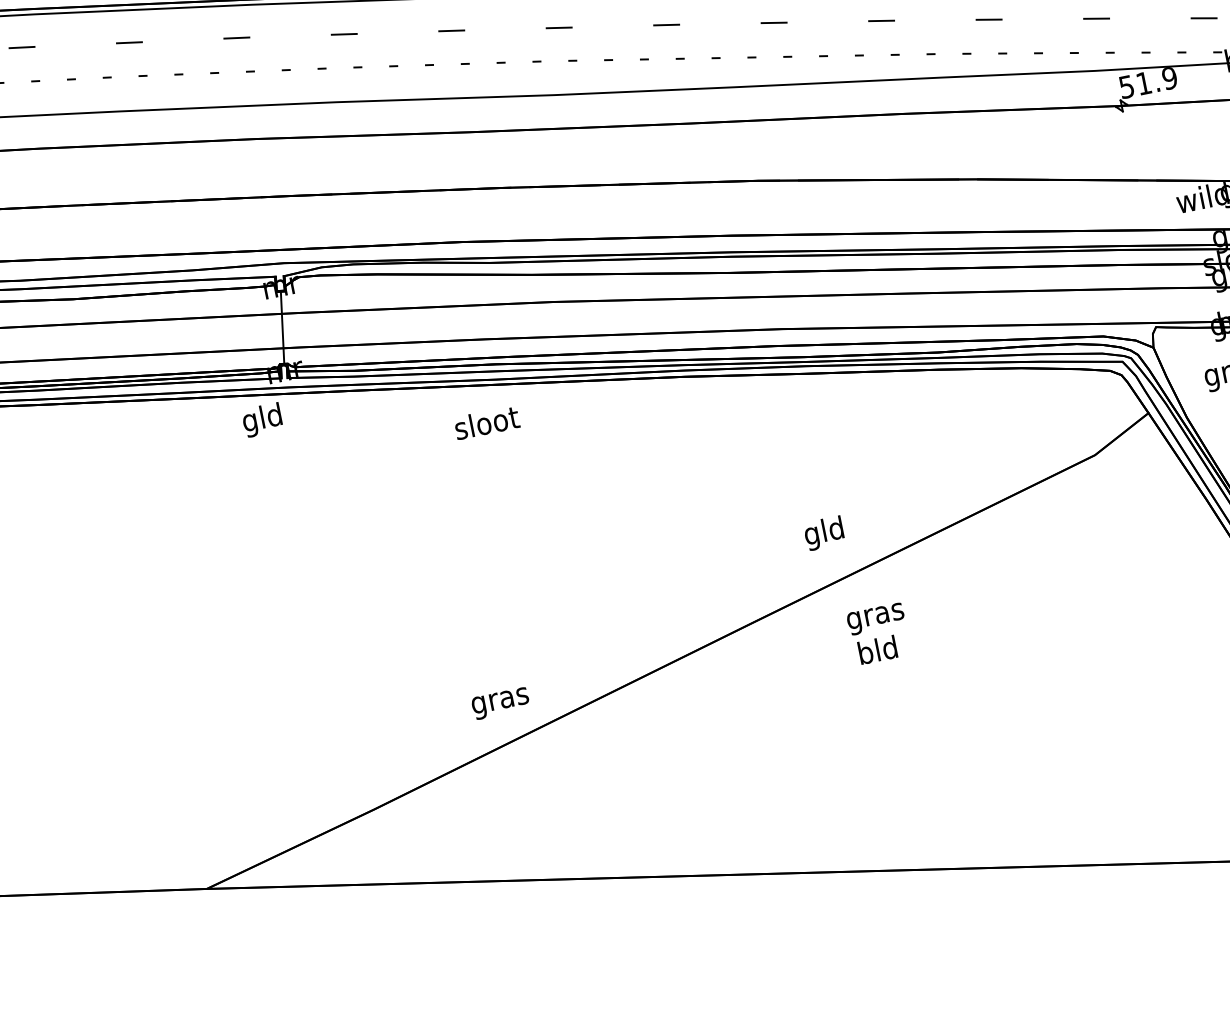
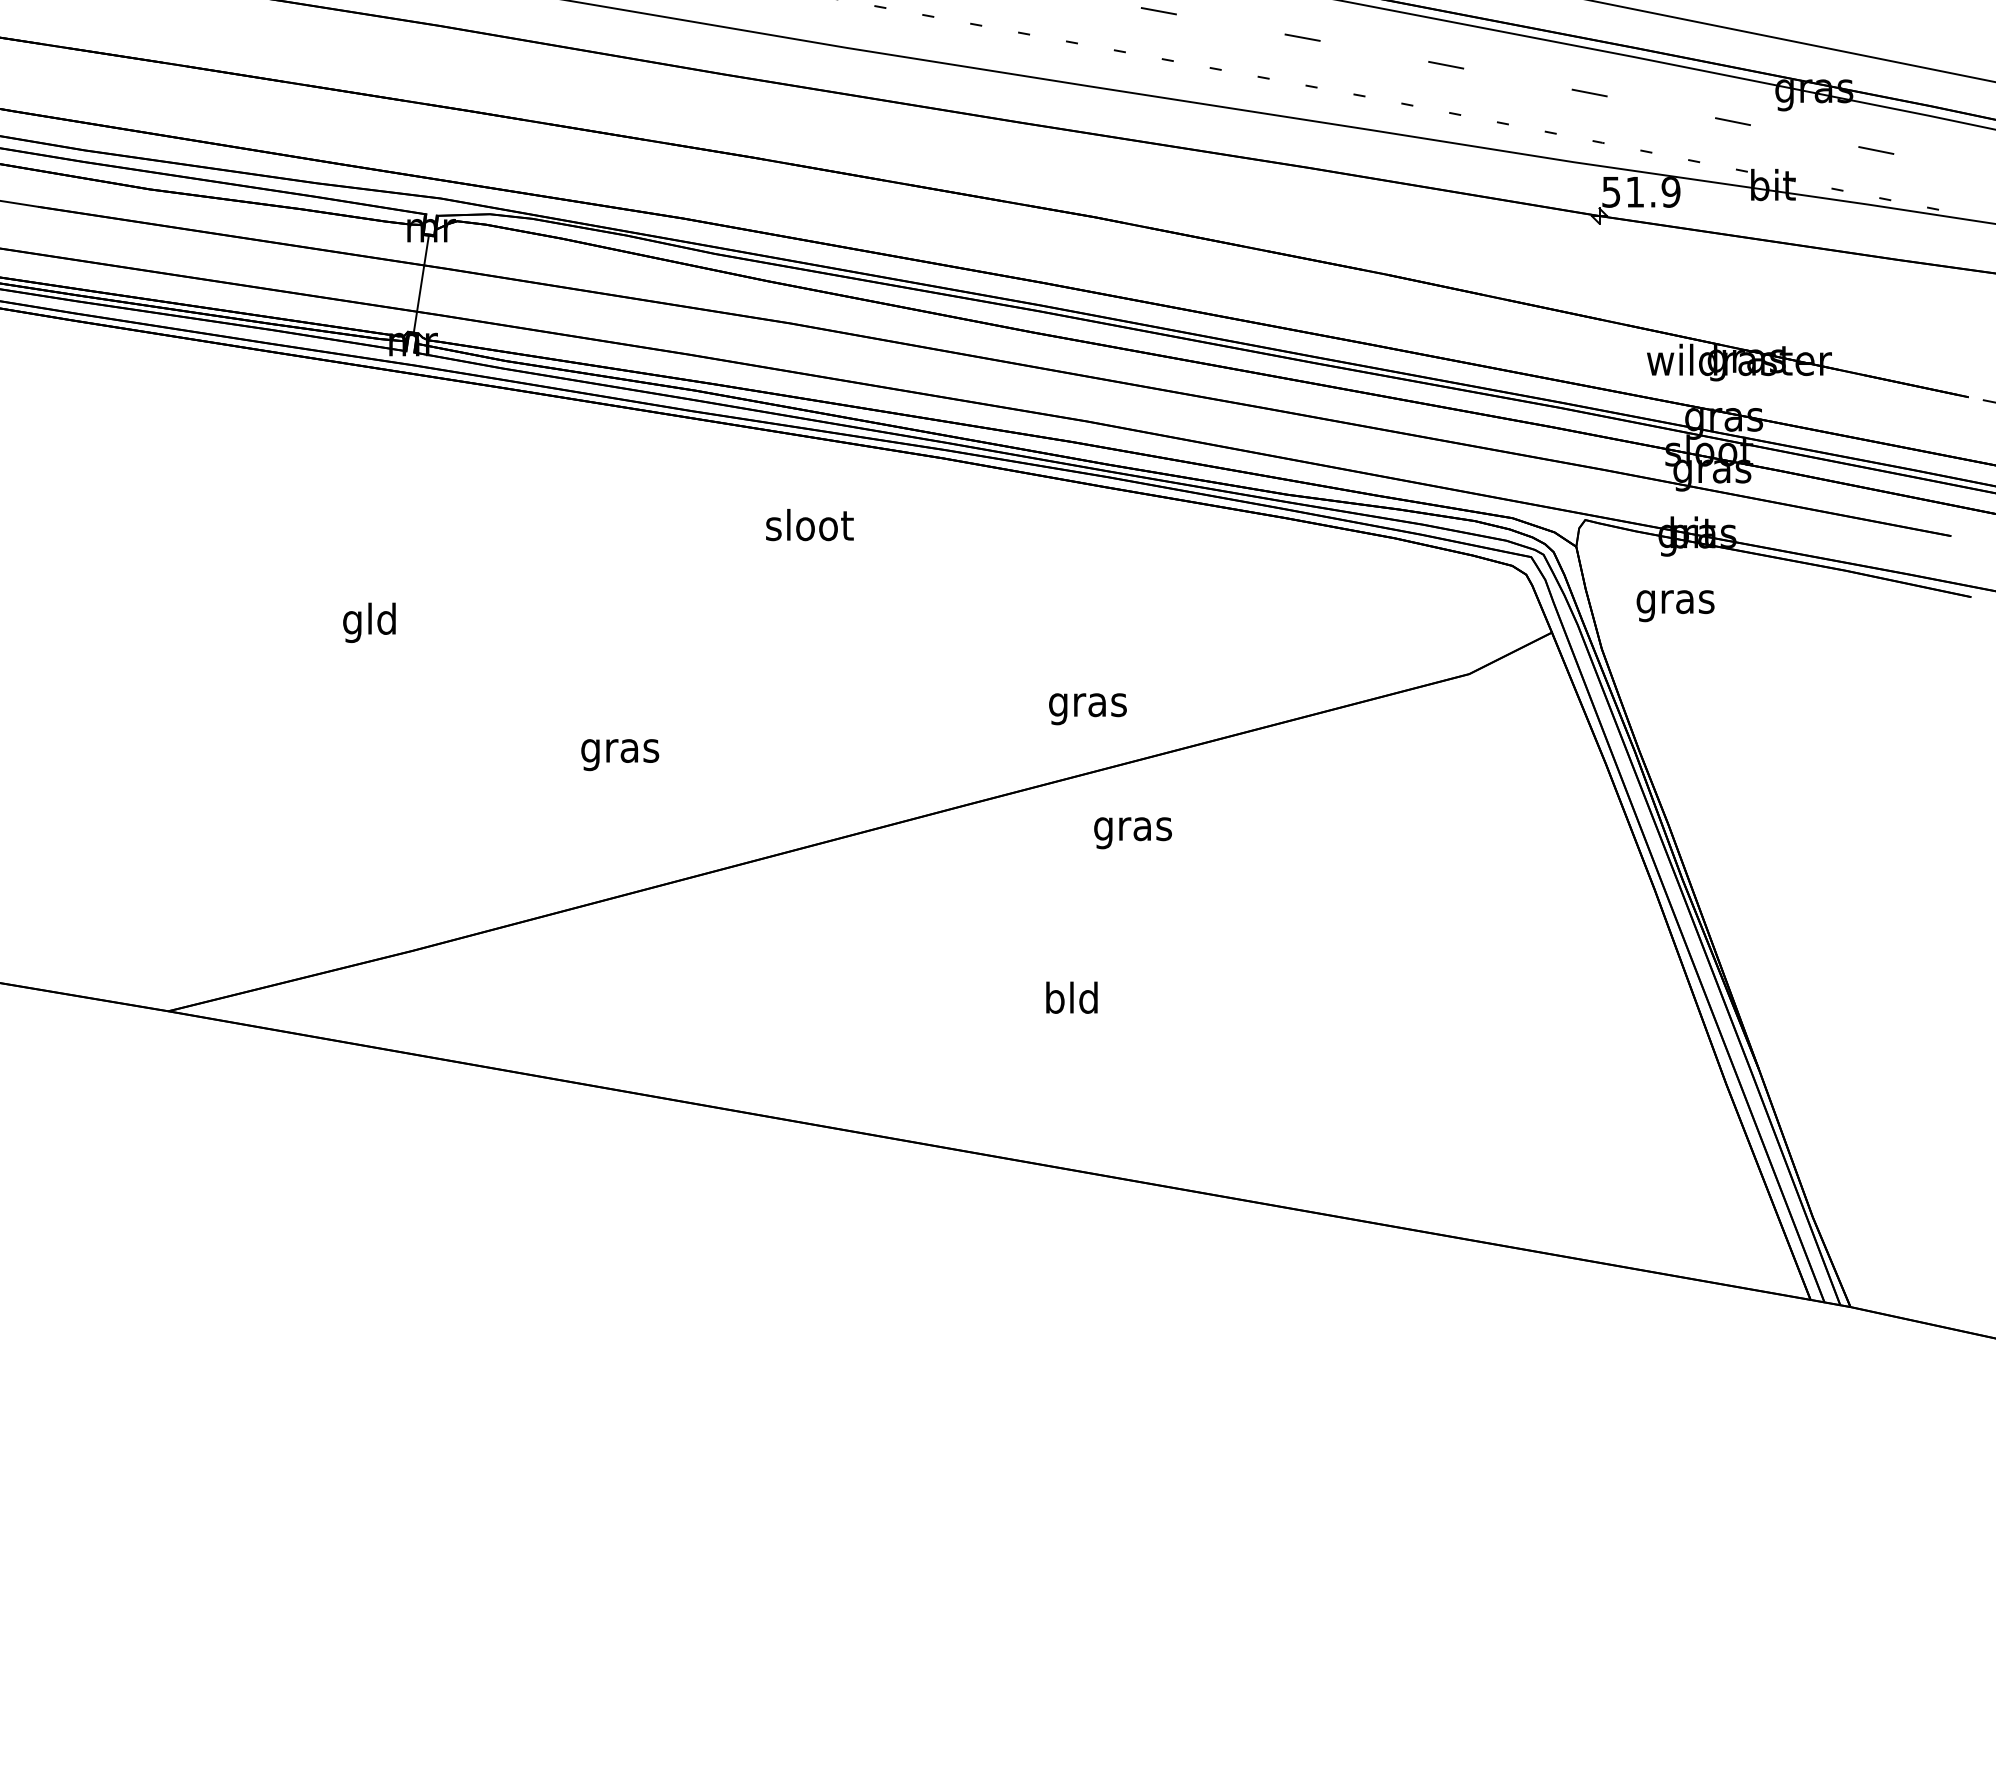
text: (262, 419) -> (369, 622), moved
text: (486, 423) -> (809, 525), moved
text: (824, 533) -> (1087, 704), gld -> gras
text: (877, 649) -> (1071, 997), moved
text: (501, 703) -> (620, 755), moved

